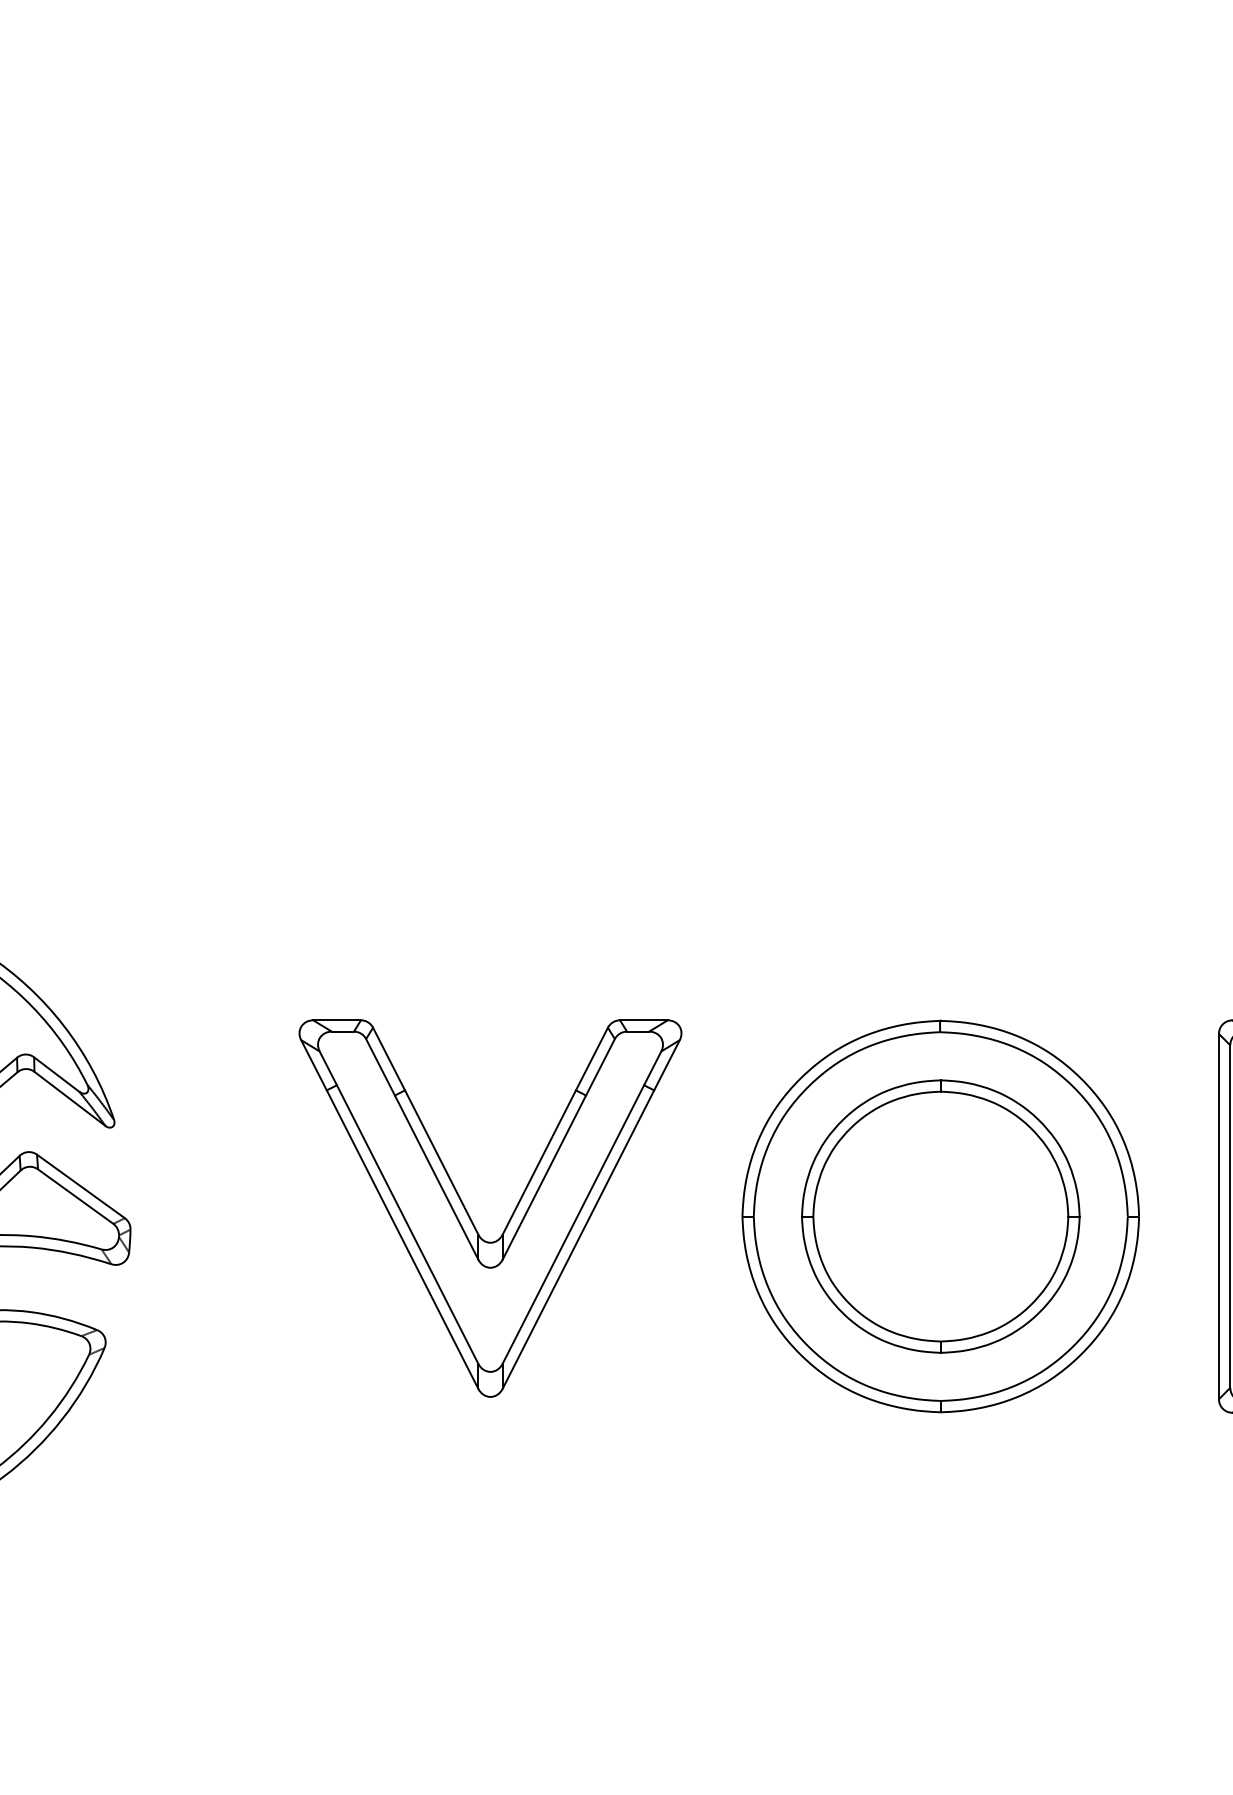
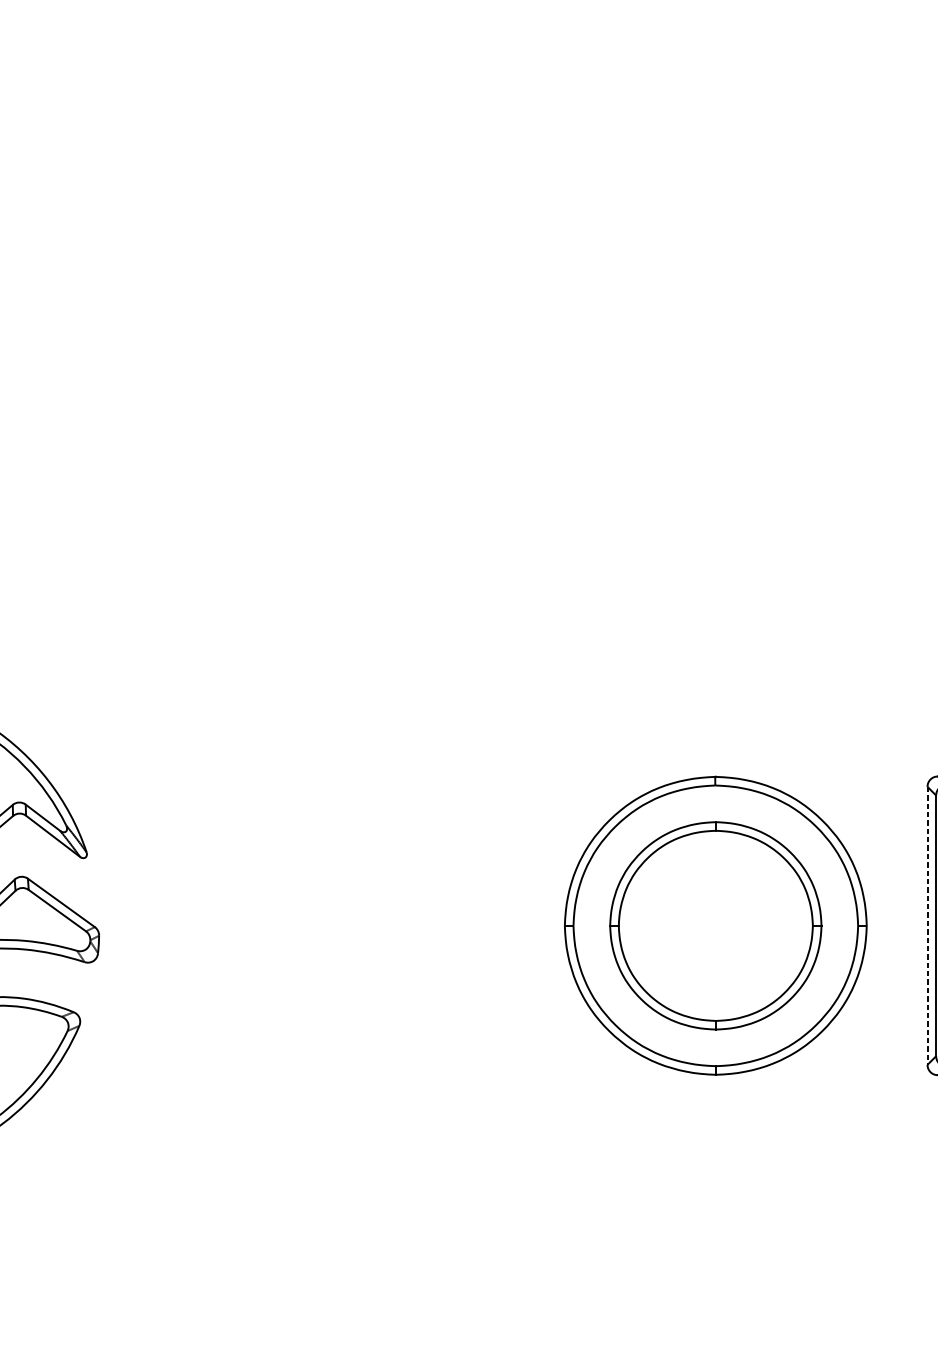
line: (1218, 1216) -> (927, 925), solid -> dashed
part: (471, 1218) -> (358, 927), removed

